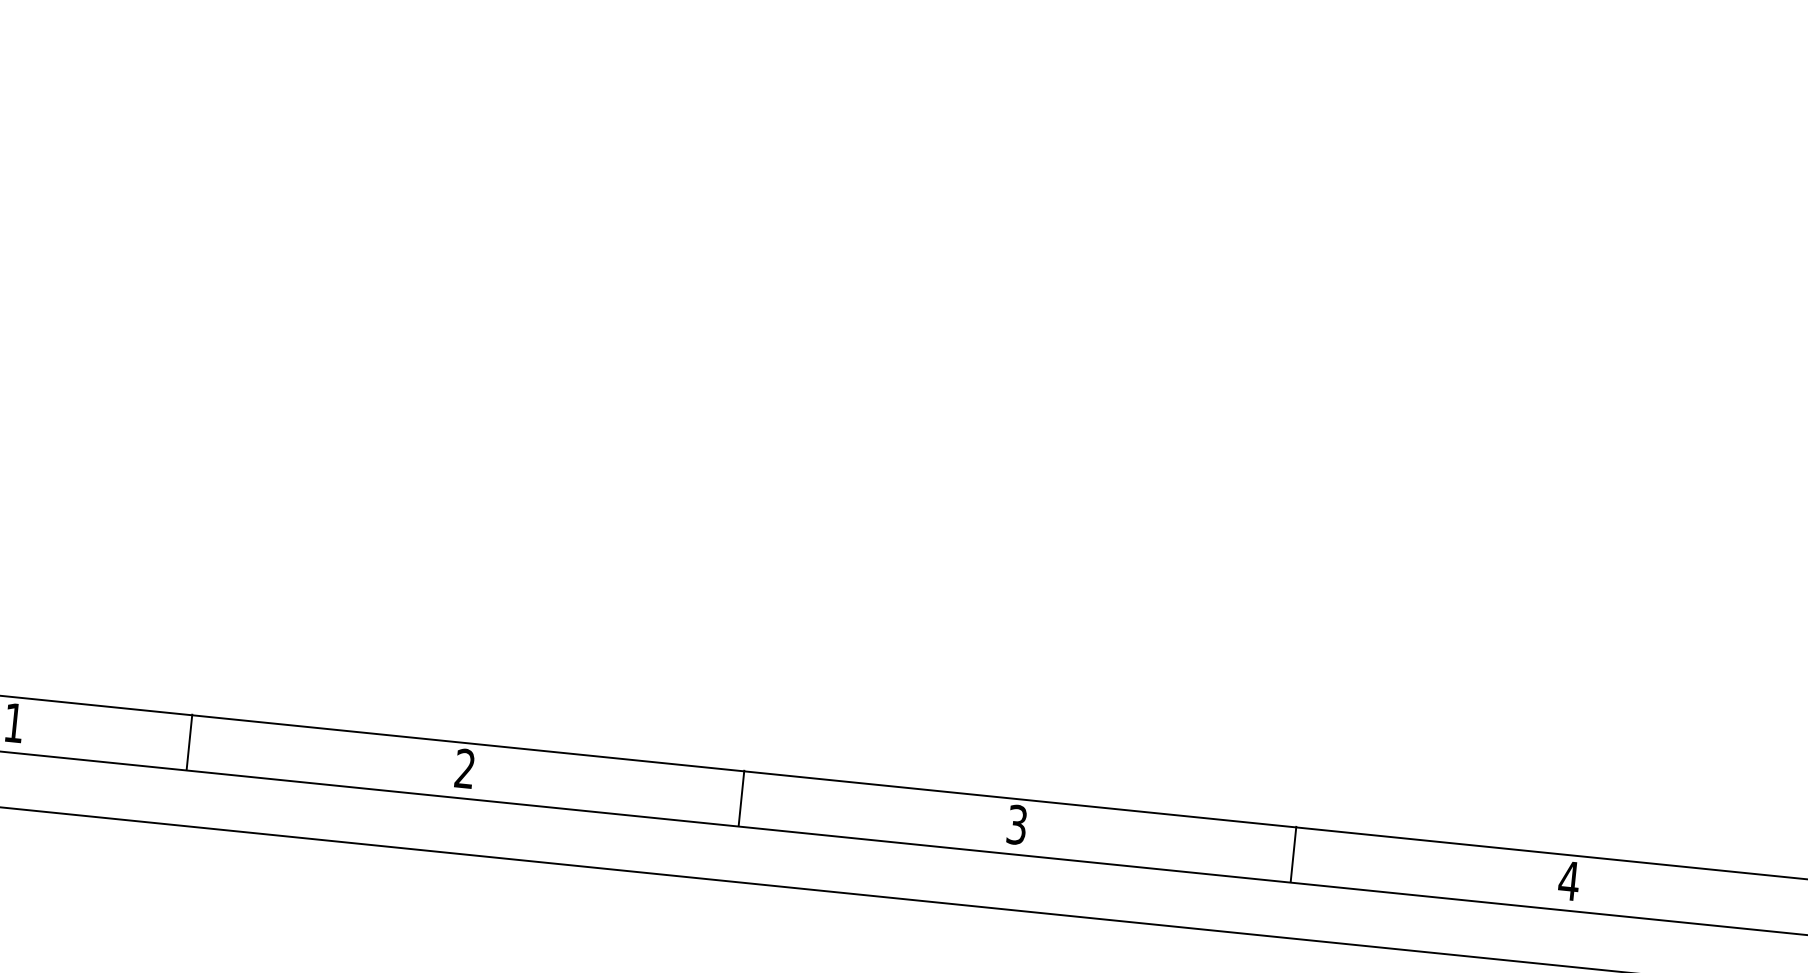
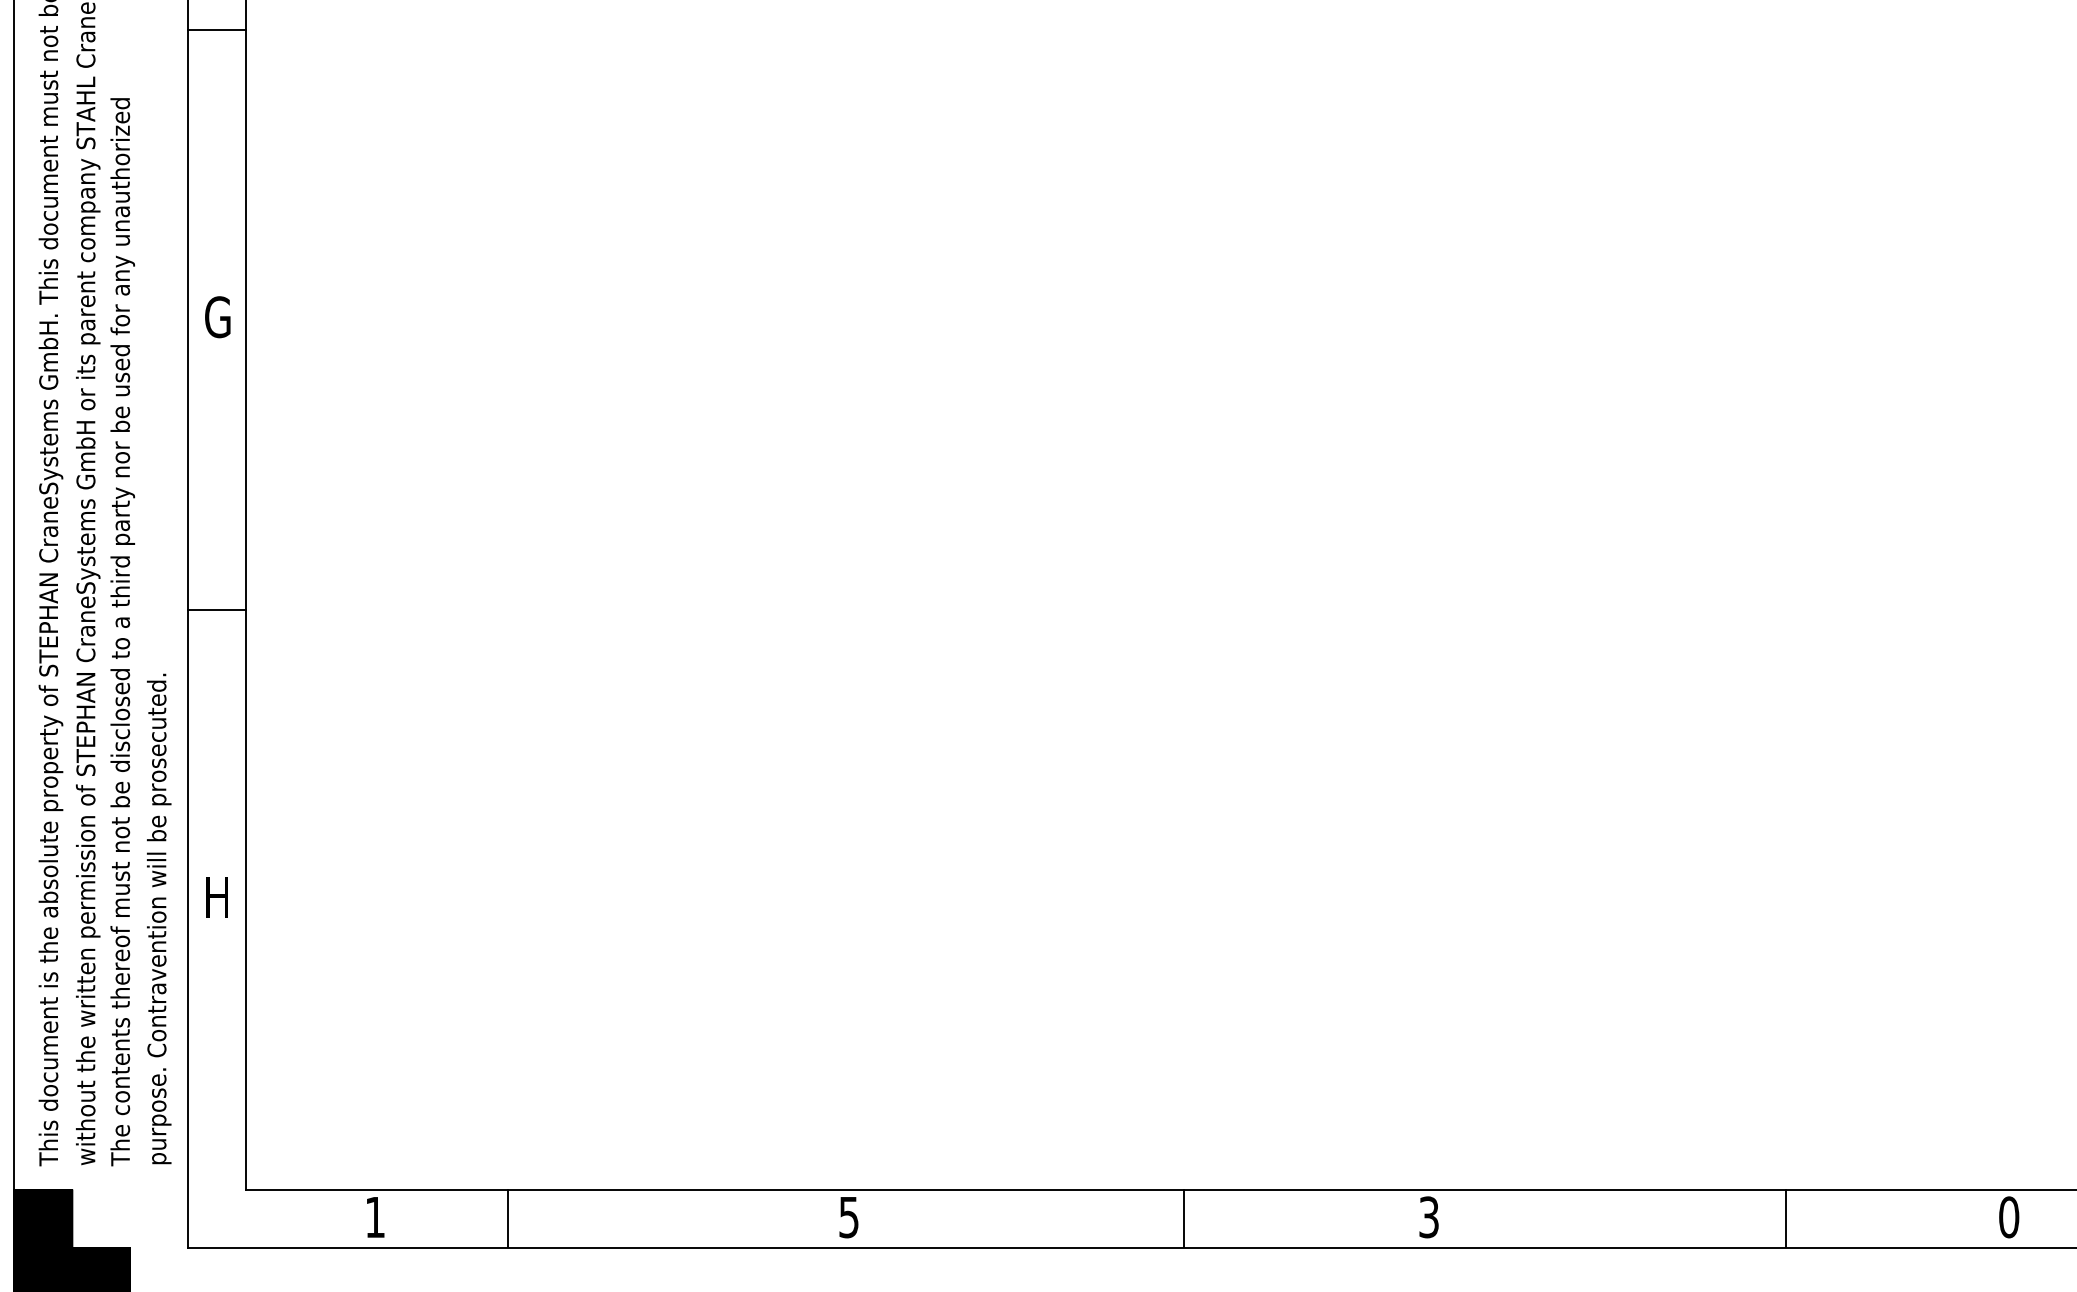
line: (189, 741) -> (507, 1218), moved
text: (464, 768) -> (848, 1217), 2 -> 5
line: (741, 797) -> (1183, 1218), moved
line: (1293, 854) -> (1785, 1218), moved
text: (1568, 881) -> (2008, 1217), 4 -> 0

